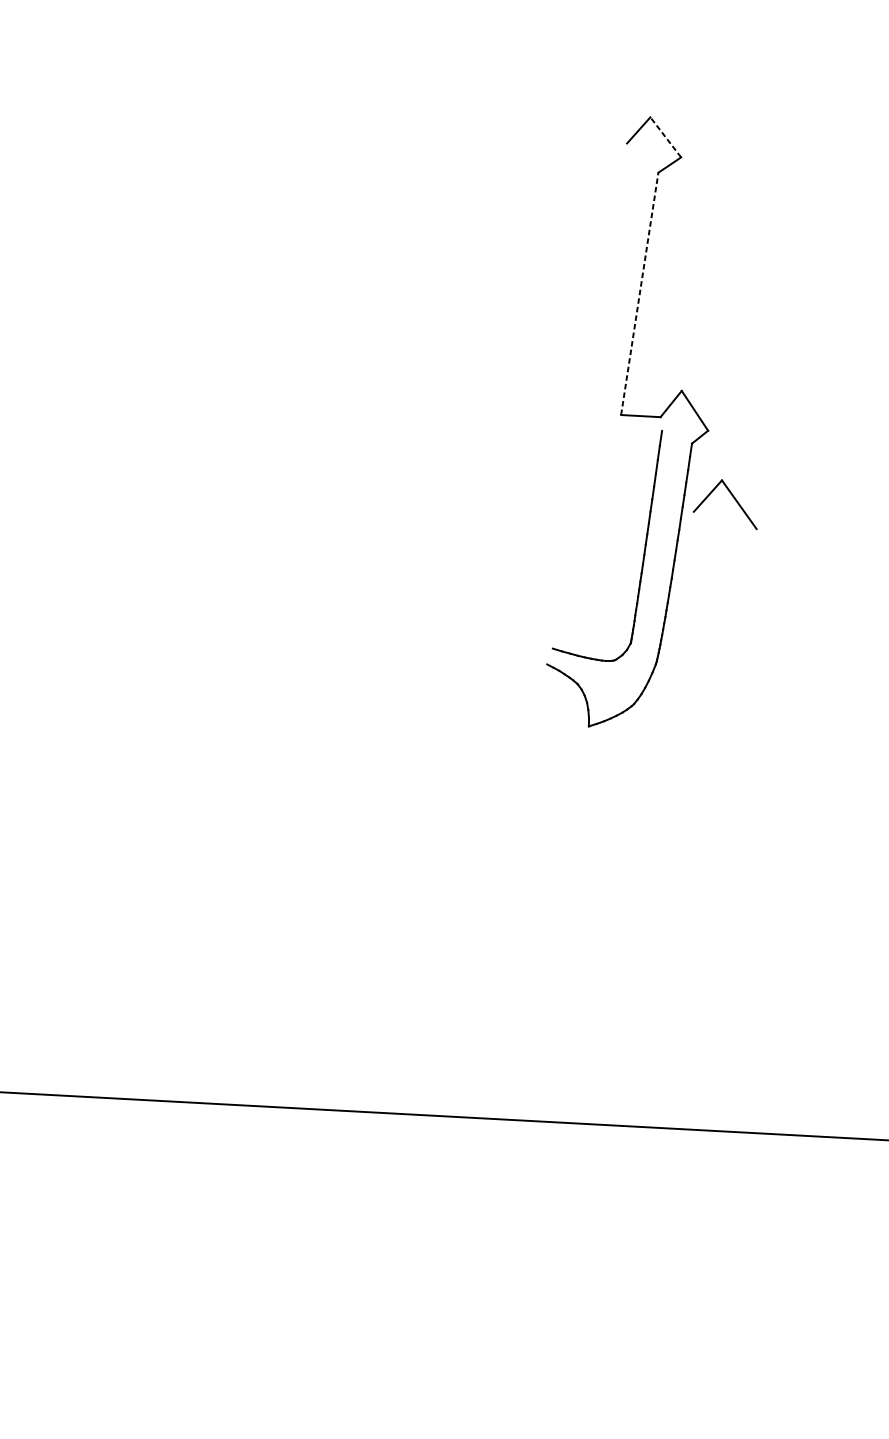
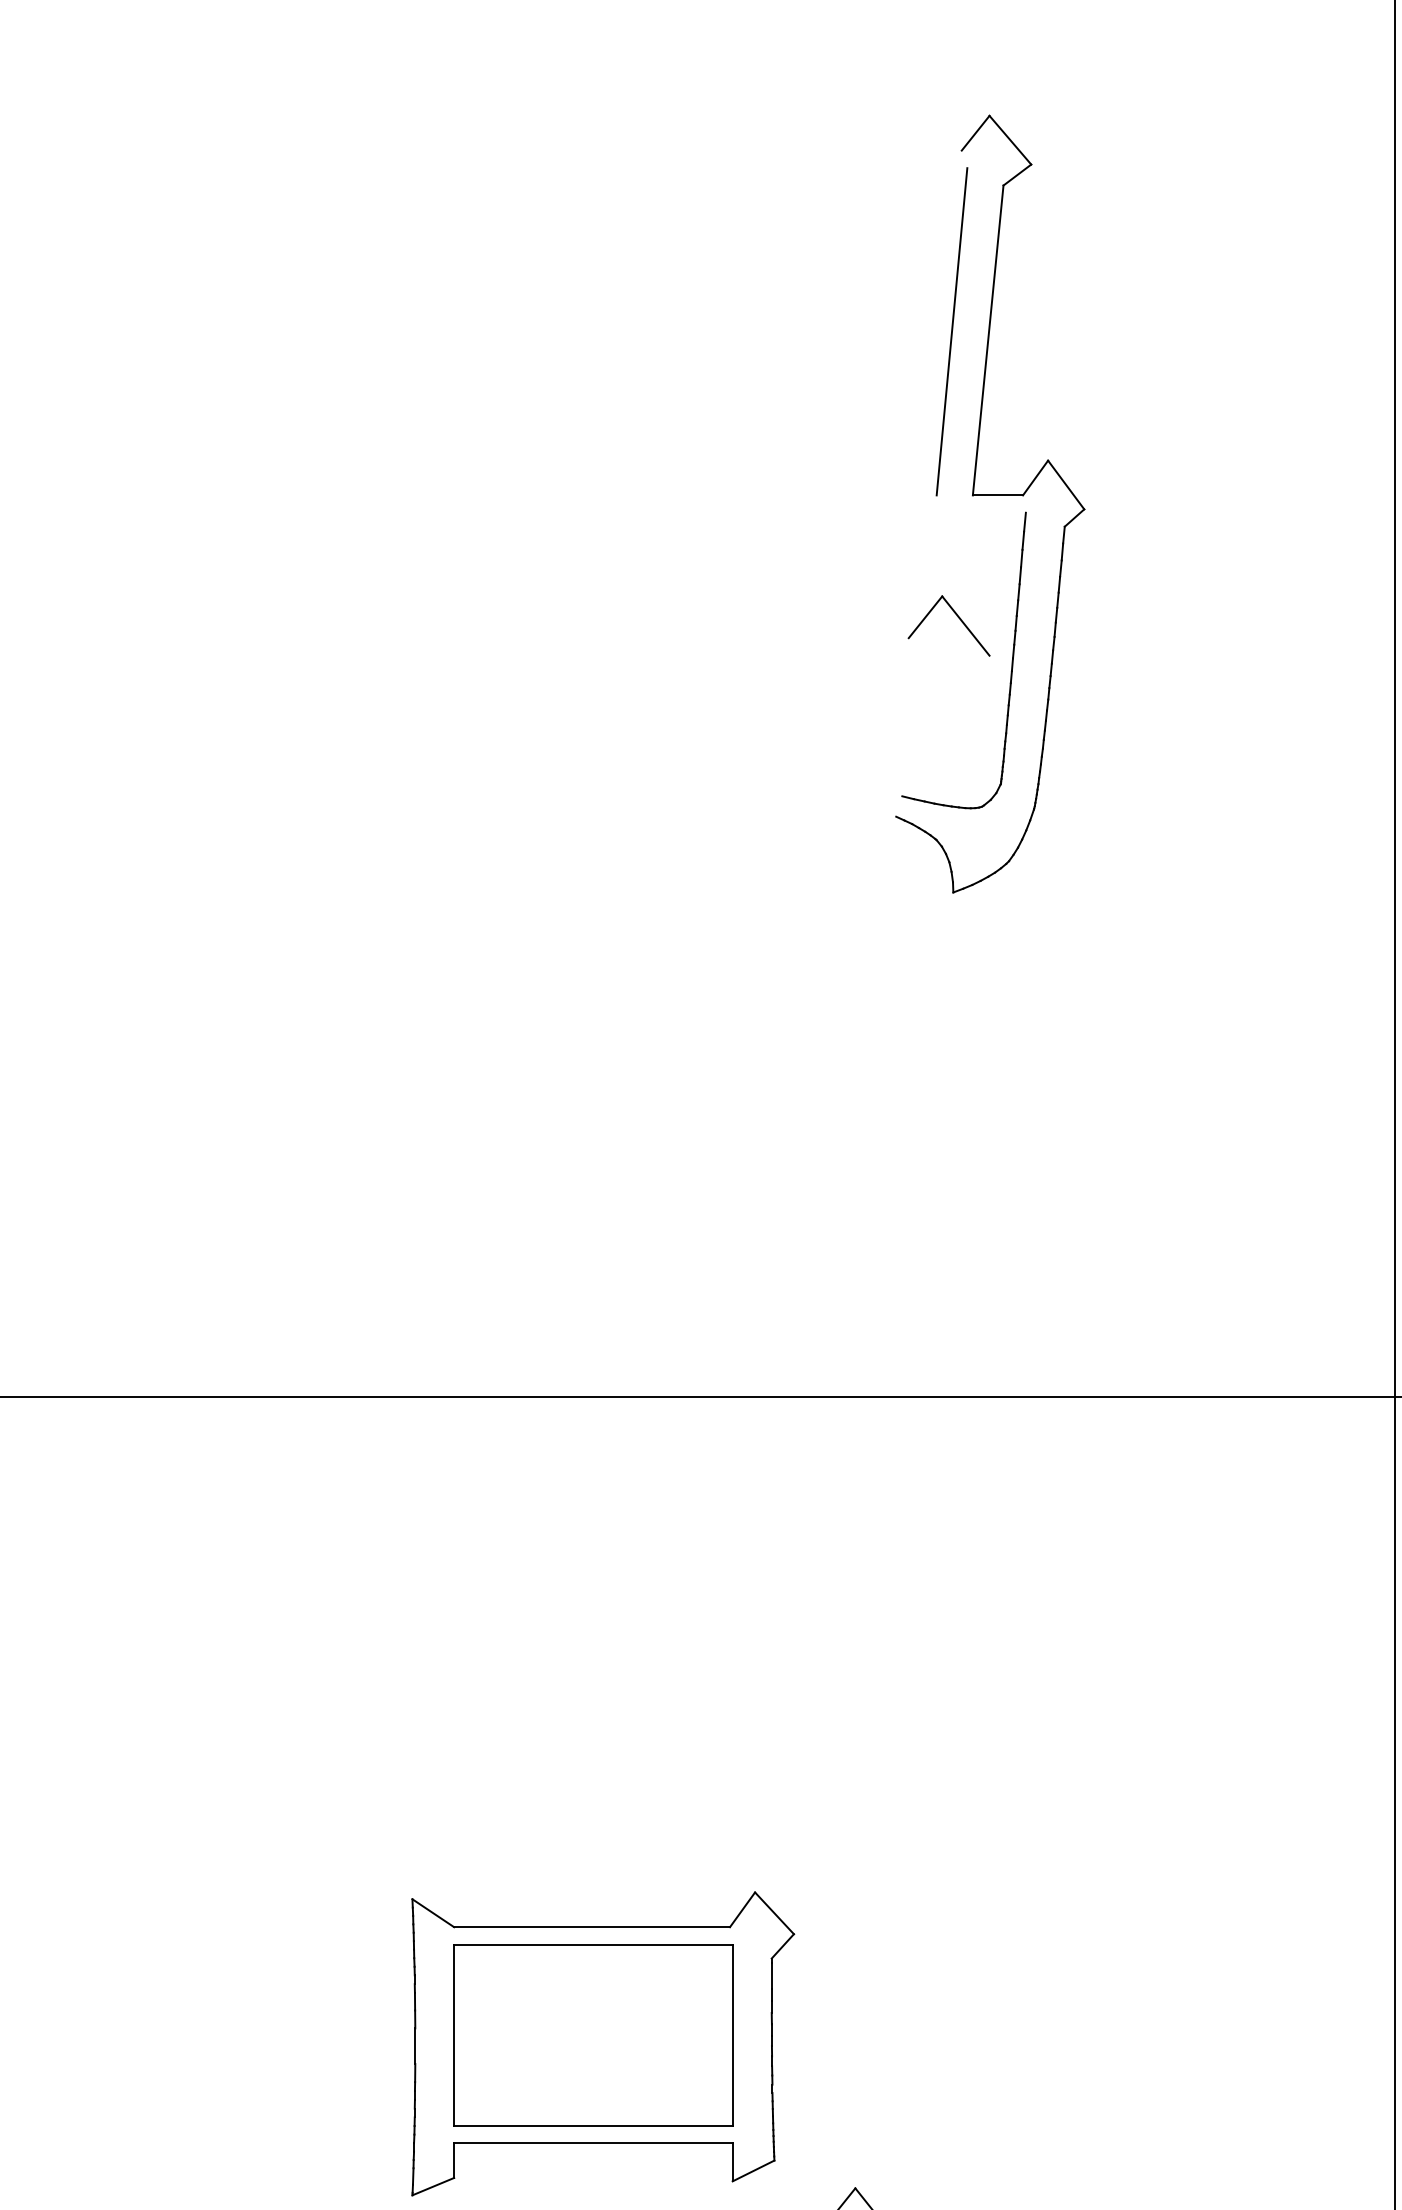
line: (665, 136) -> (1010, 139), dashed -> solid
line: (611, 285) -> (951, 331), added
line: (640, 293) -> (988, 340), dashed -> solid
part: (733, 497) -> (957, 617), moved

